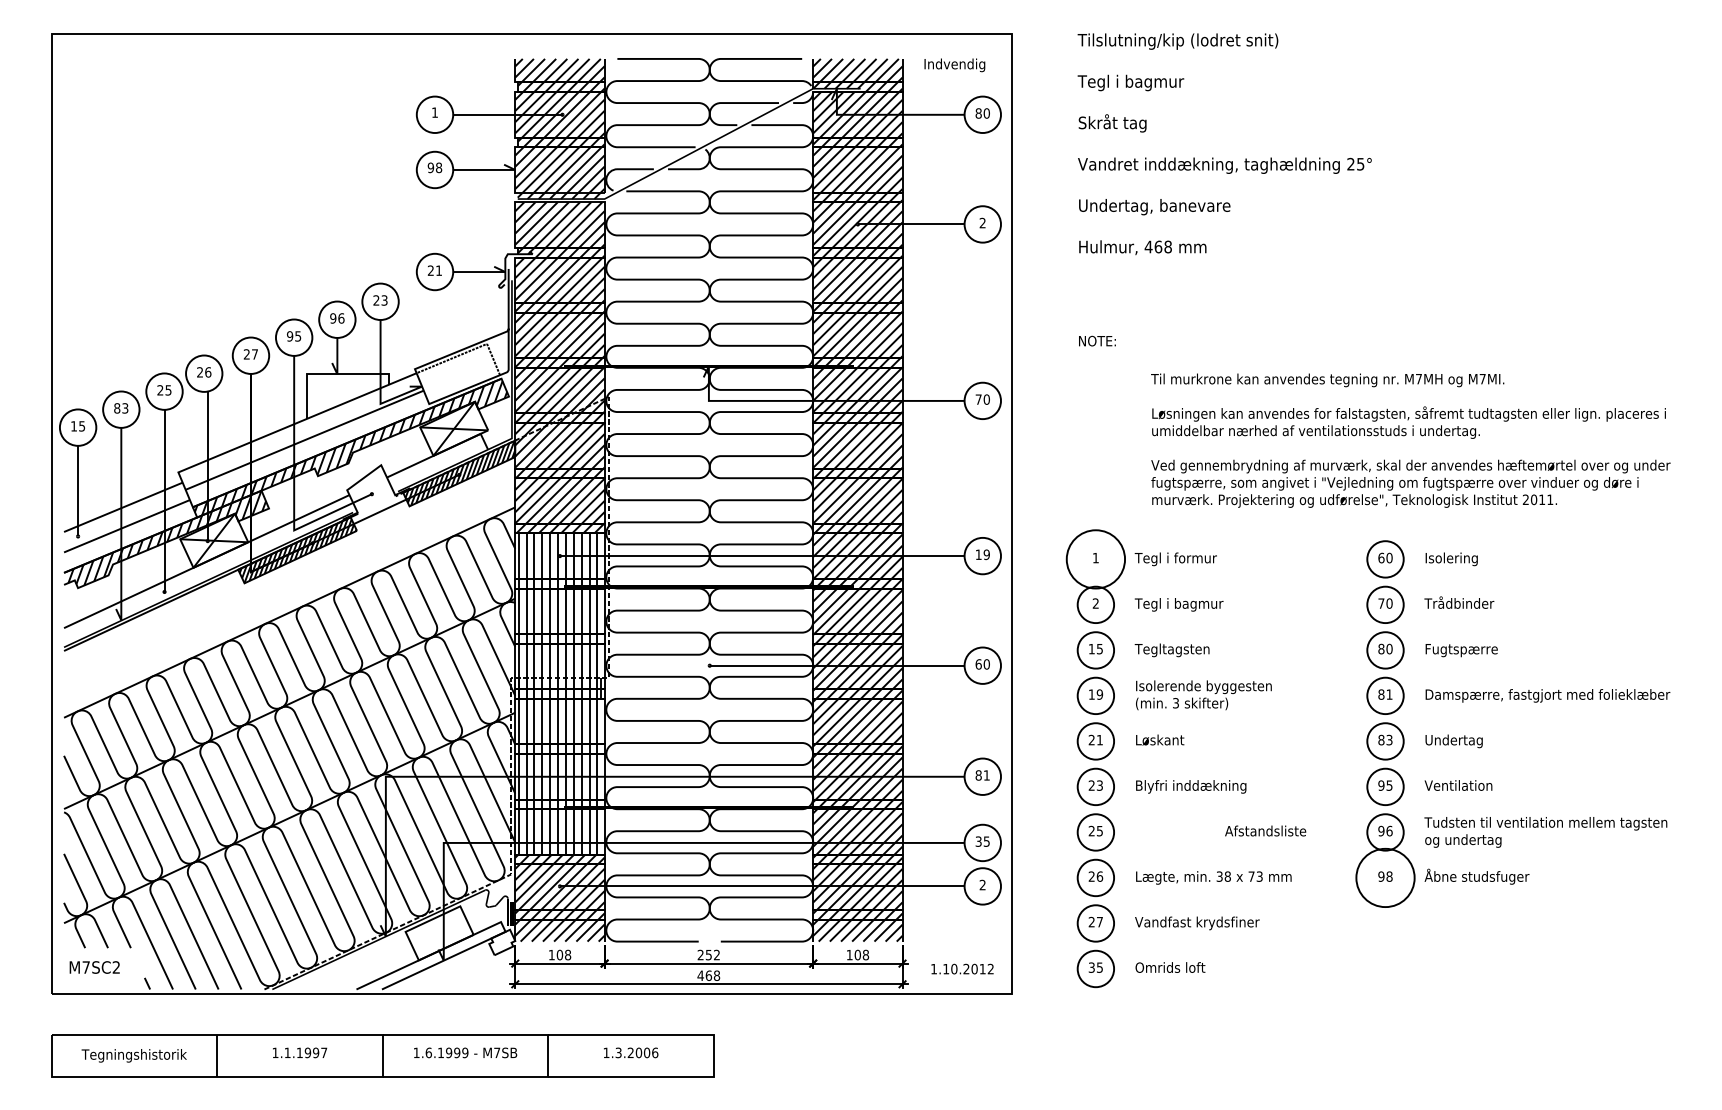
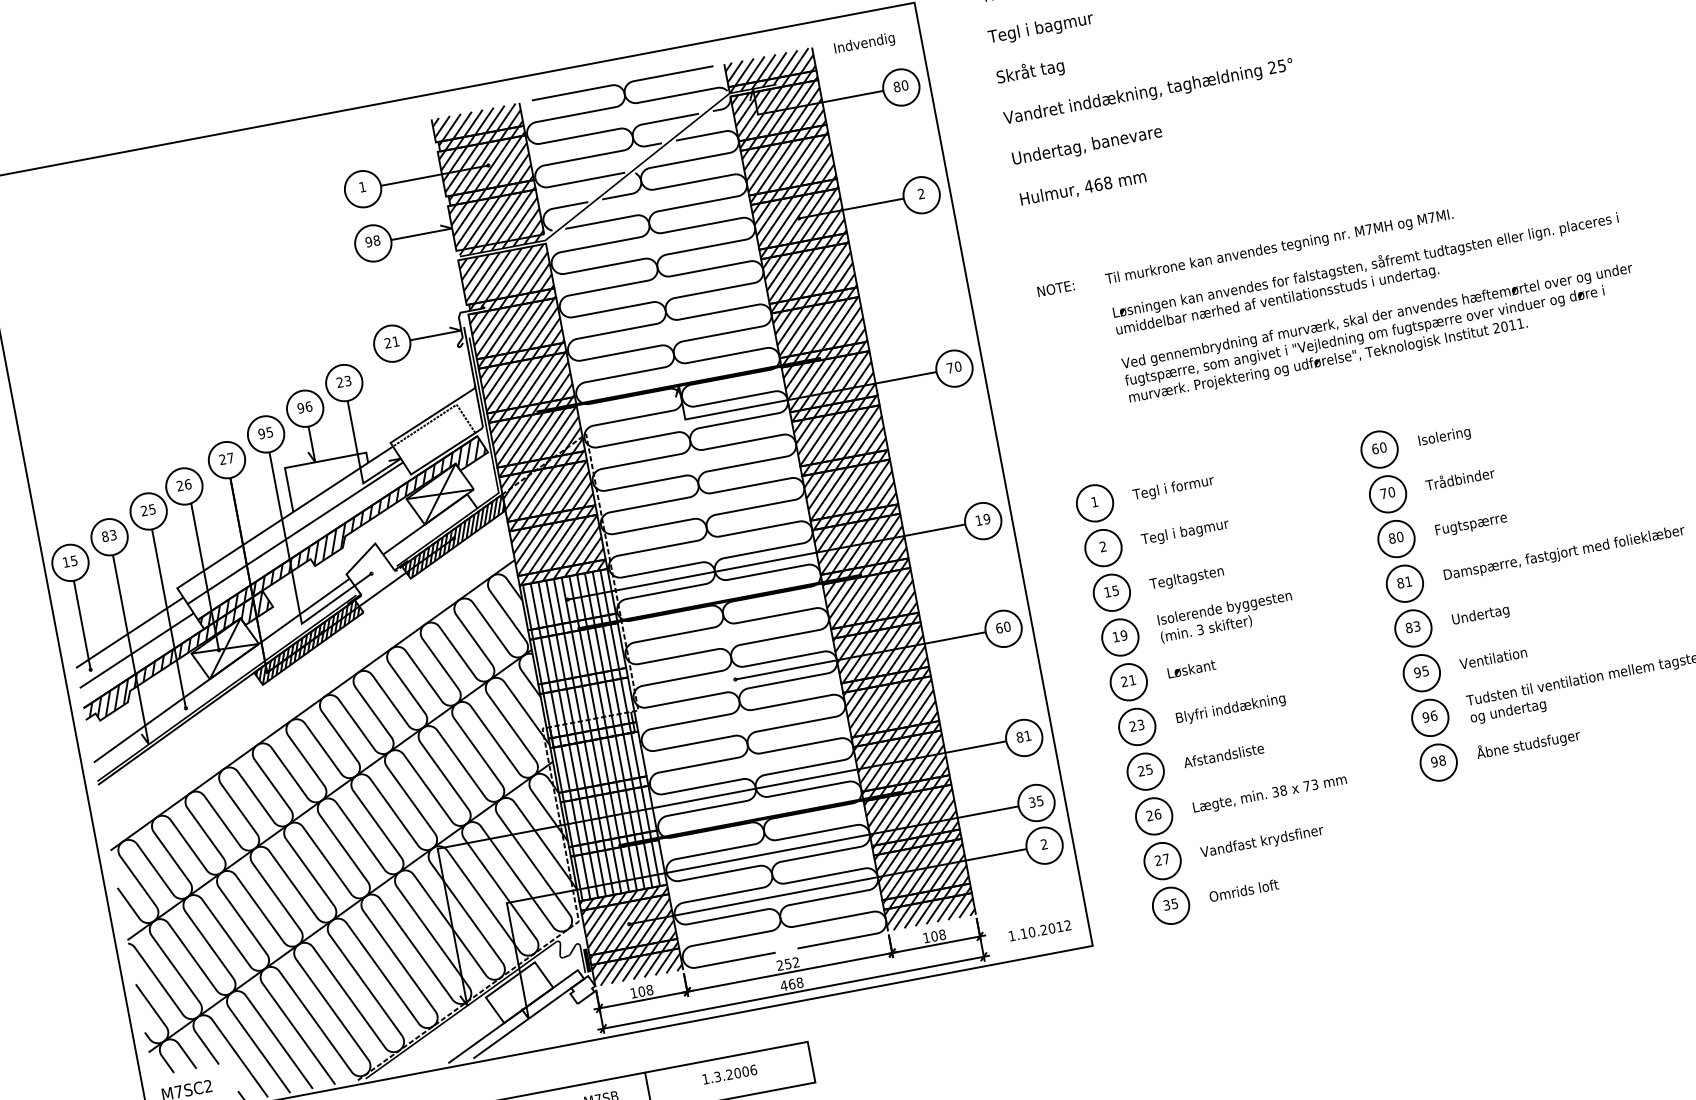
text: (1410, 440) -> (1372, 291), moved
circle: (1095, 559) -> (1094, 503), size x0.62
text: (1265, 830) -> (1223, 754), moved
circle: (1385, 877) -> (1438, 762), size x0.62

